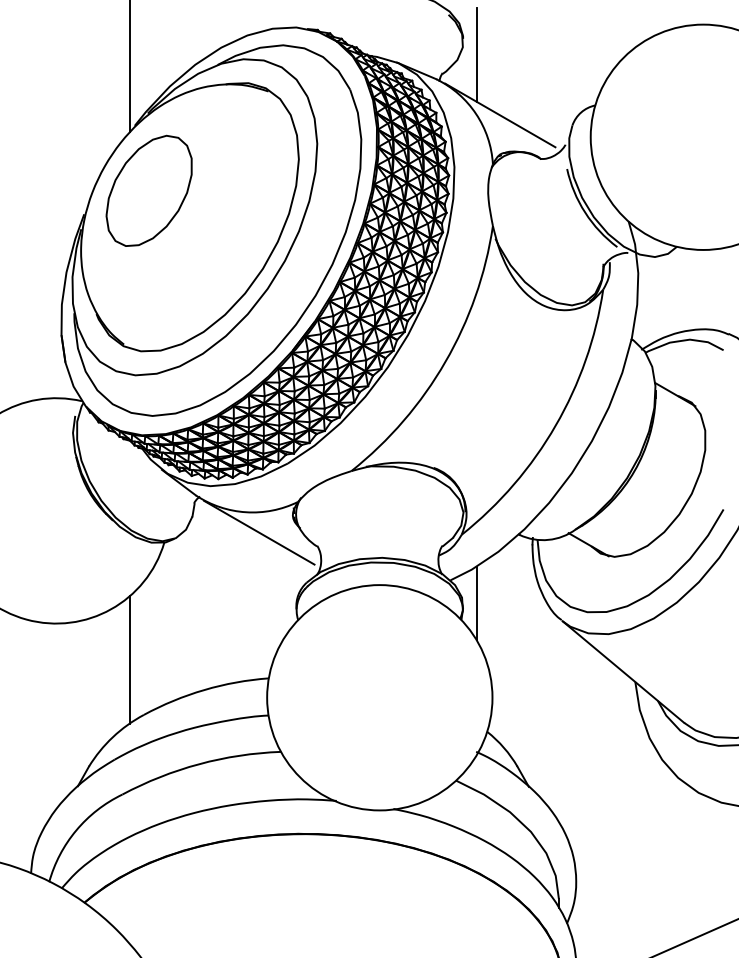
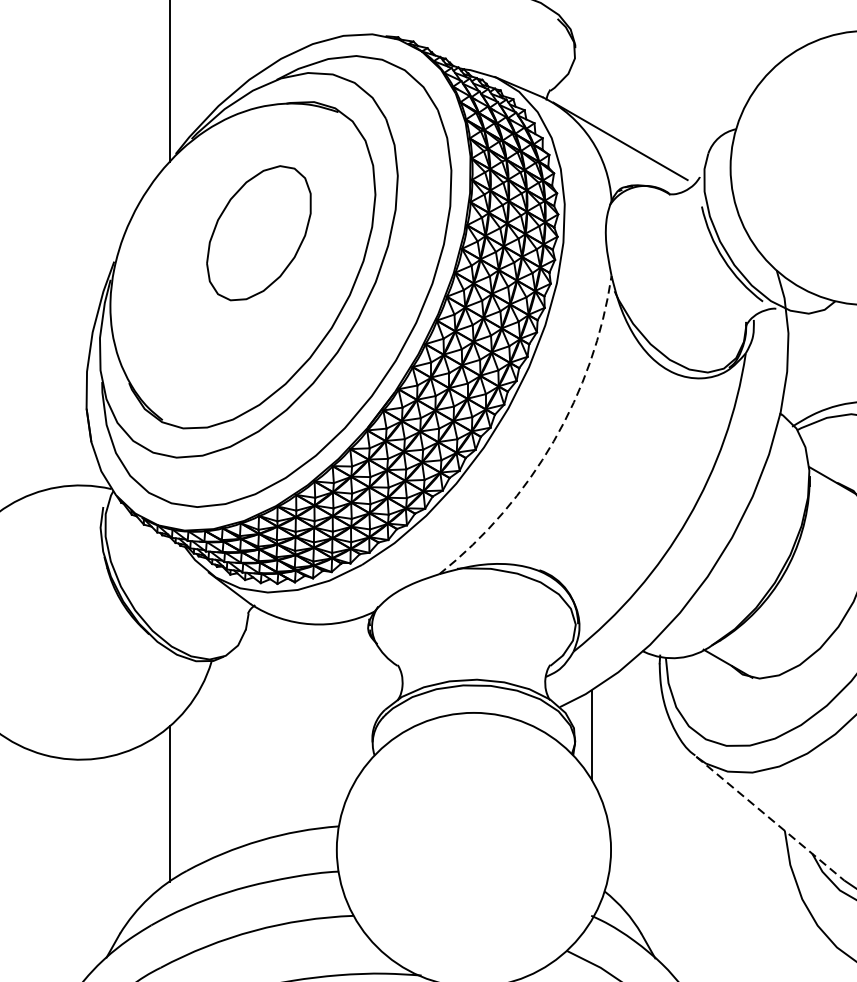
line: (476, 54) -> (591, 67), removed
part: (148, 190) -> (258, 232), moved
arc: (445, 361) -> (553, 440), solid -> dashed
line: (259, 532) -> (327, 648), removed
line: (623, 672) -> (770, 819), solid -> dashed

